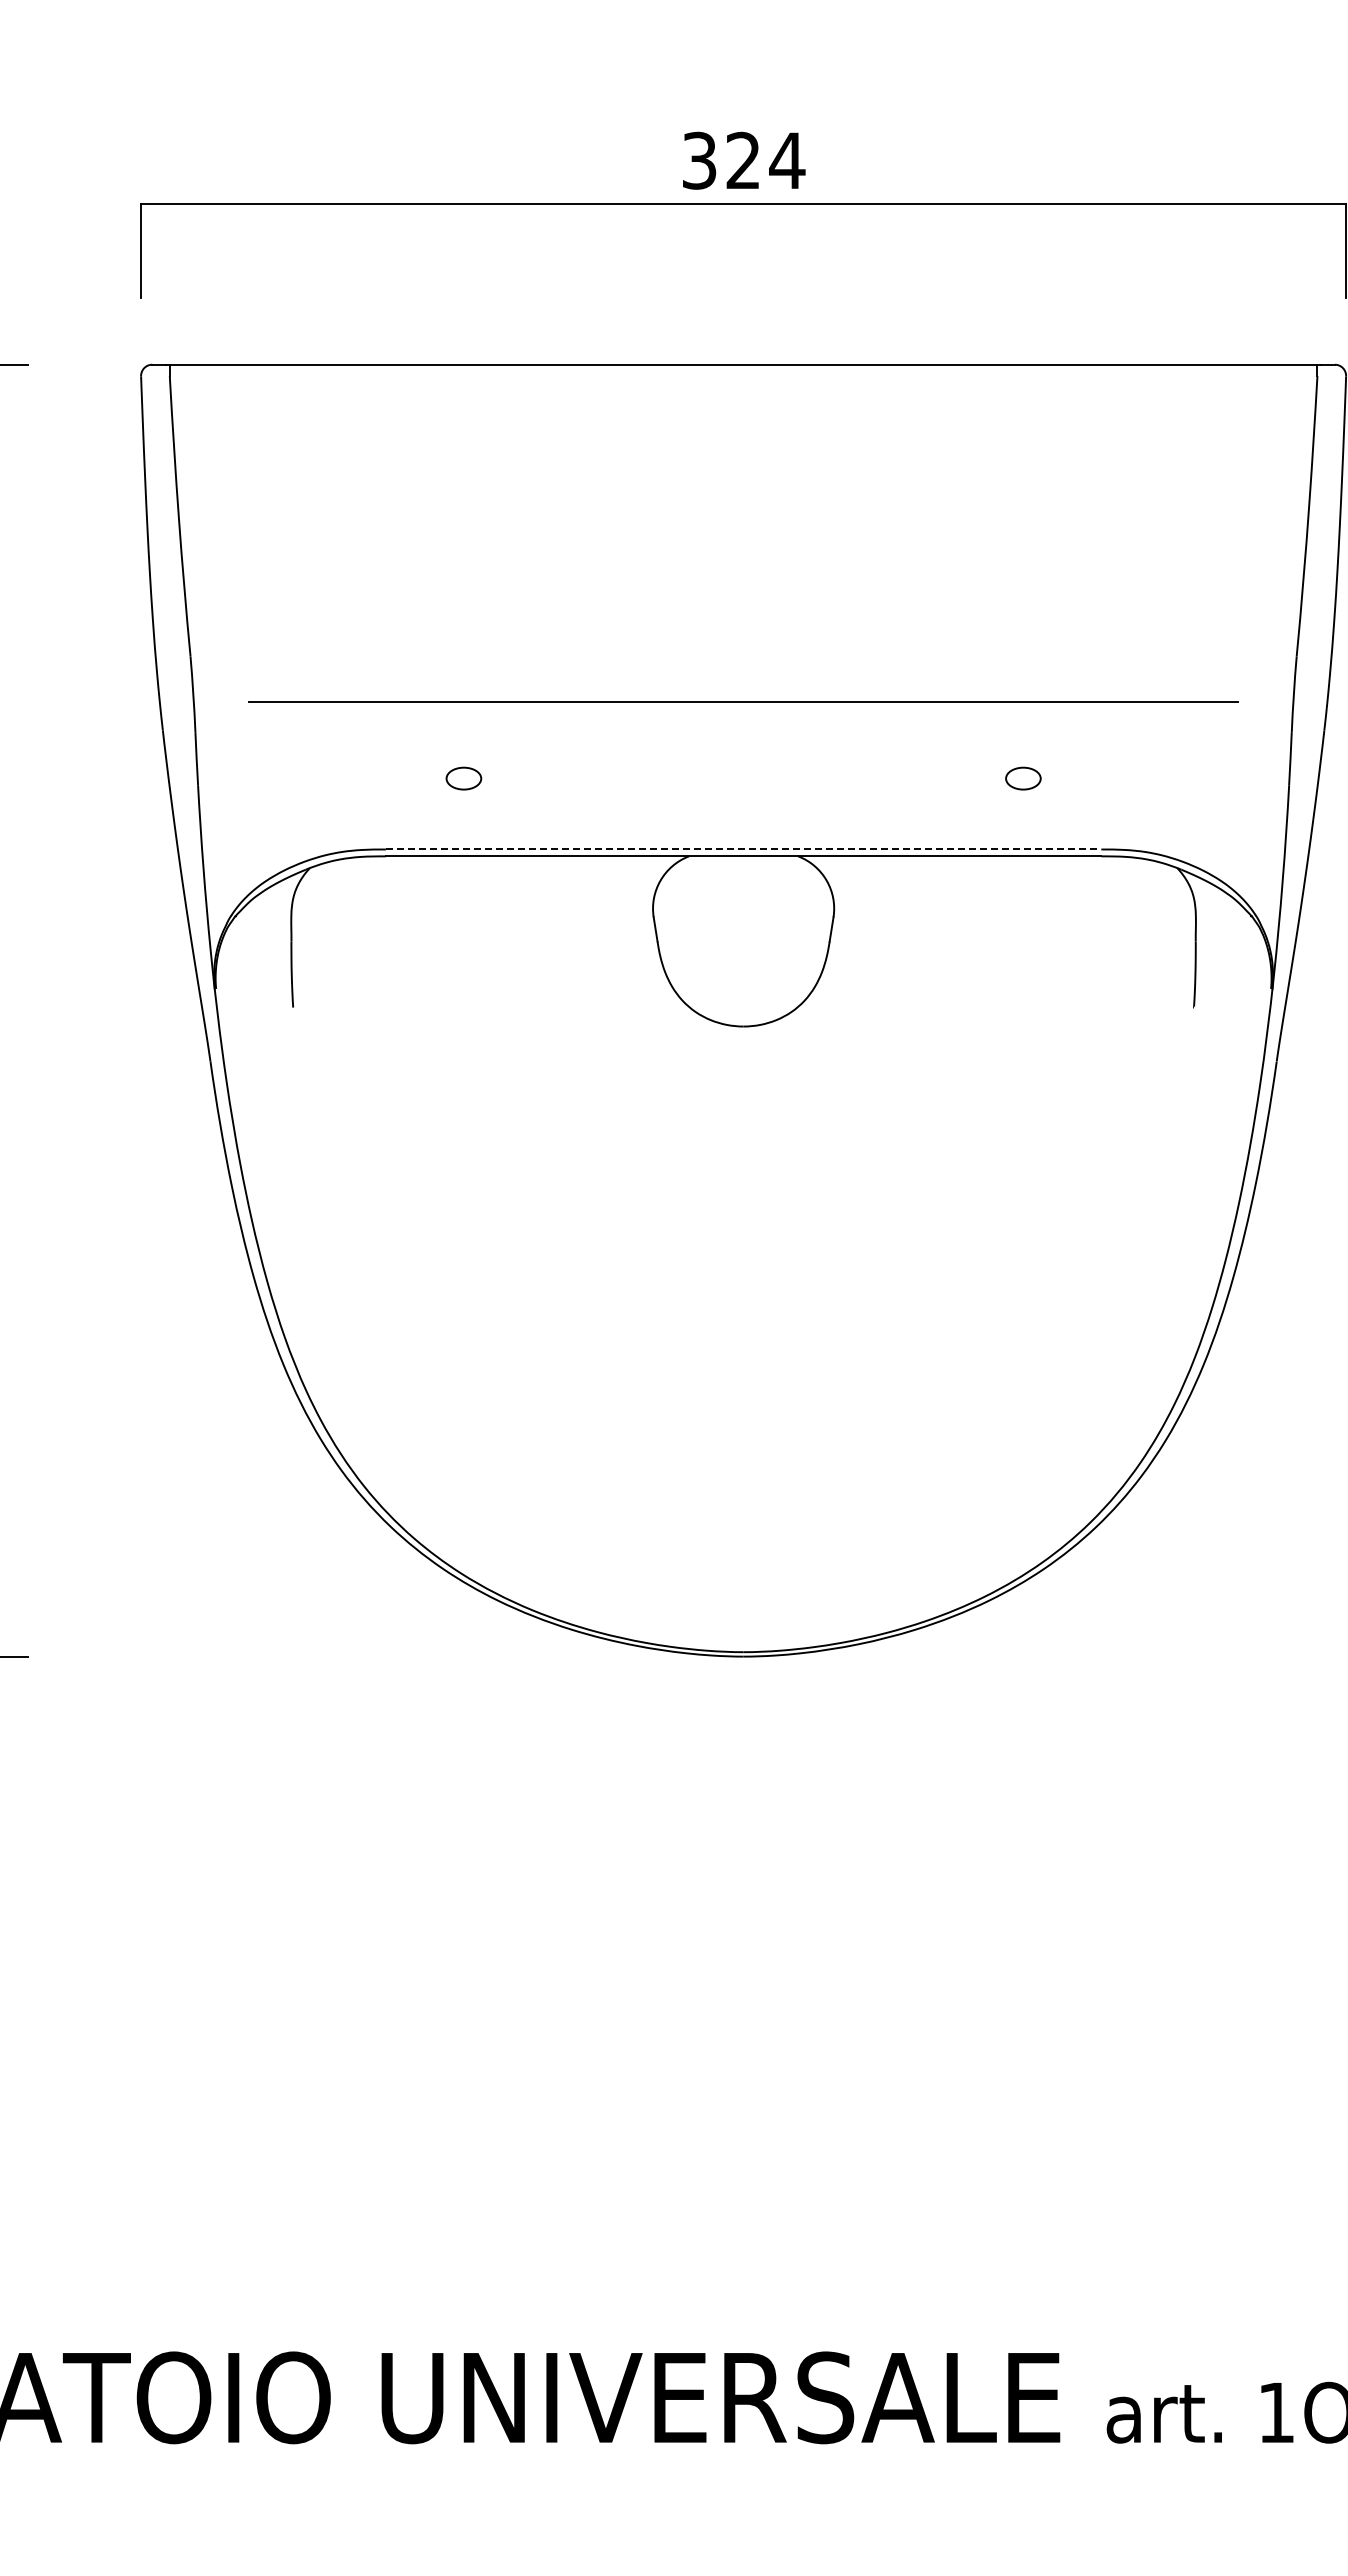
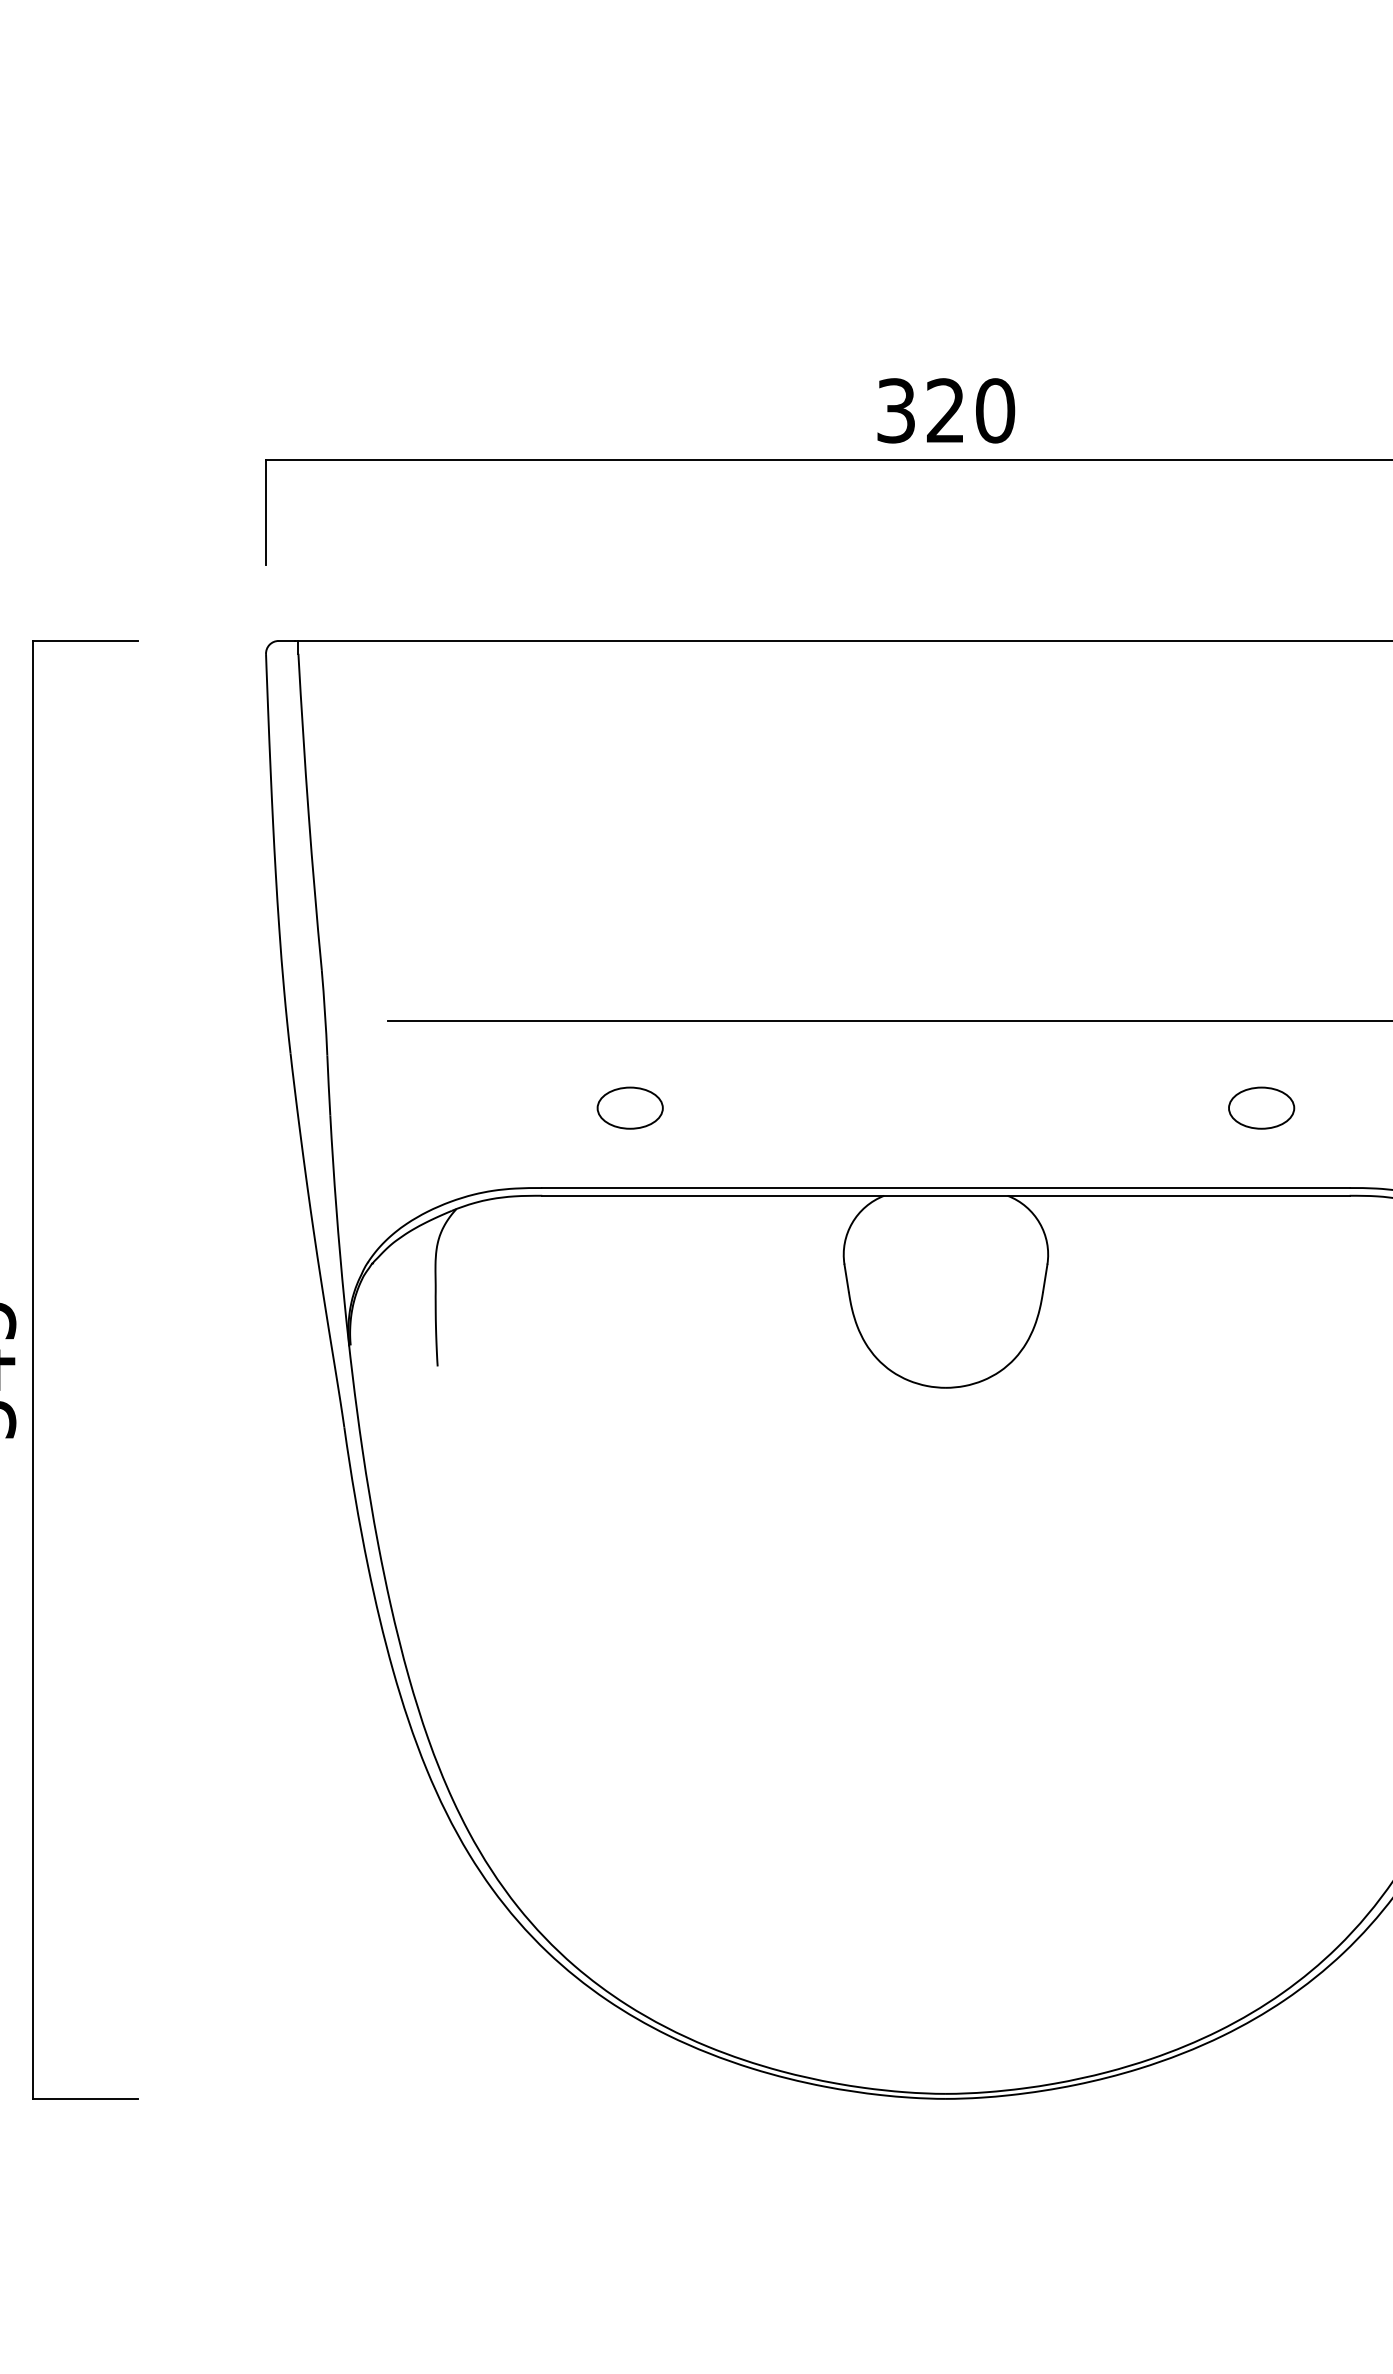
text: (787, 160) -> (995, 410), 324 -> 320
part: (463, 778) -> (629, 1107), size x1.67
part: (1023, 778) -> (1261, 1107), size x1.67
line: (743, 849) -> (945, 1188), dashed -> solid

